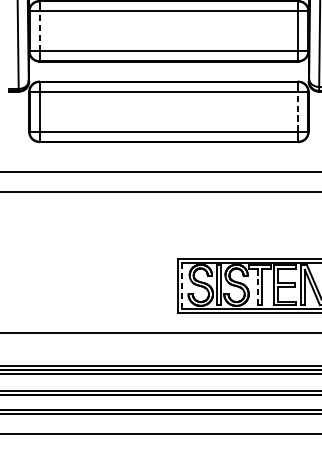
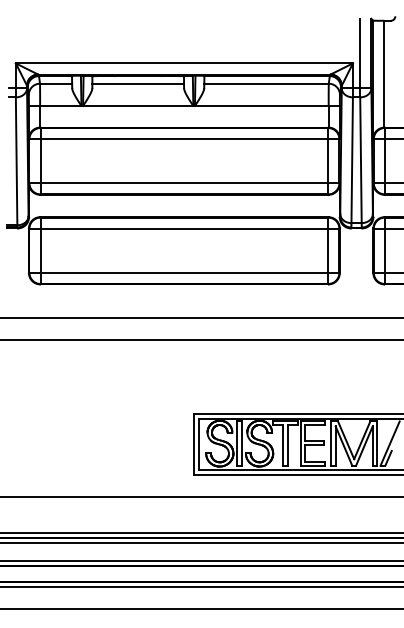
line: (39, 30) -> (40, 160), dashed -> solid
line: (298, 111) -> (328, 250), dashed -> solid
line: (181, 286) -> (198, 444), dashed -> solid
line: (258, 286) -> (283, 445), dashed -> solid

